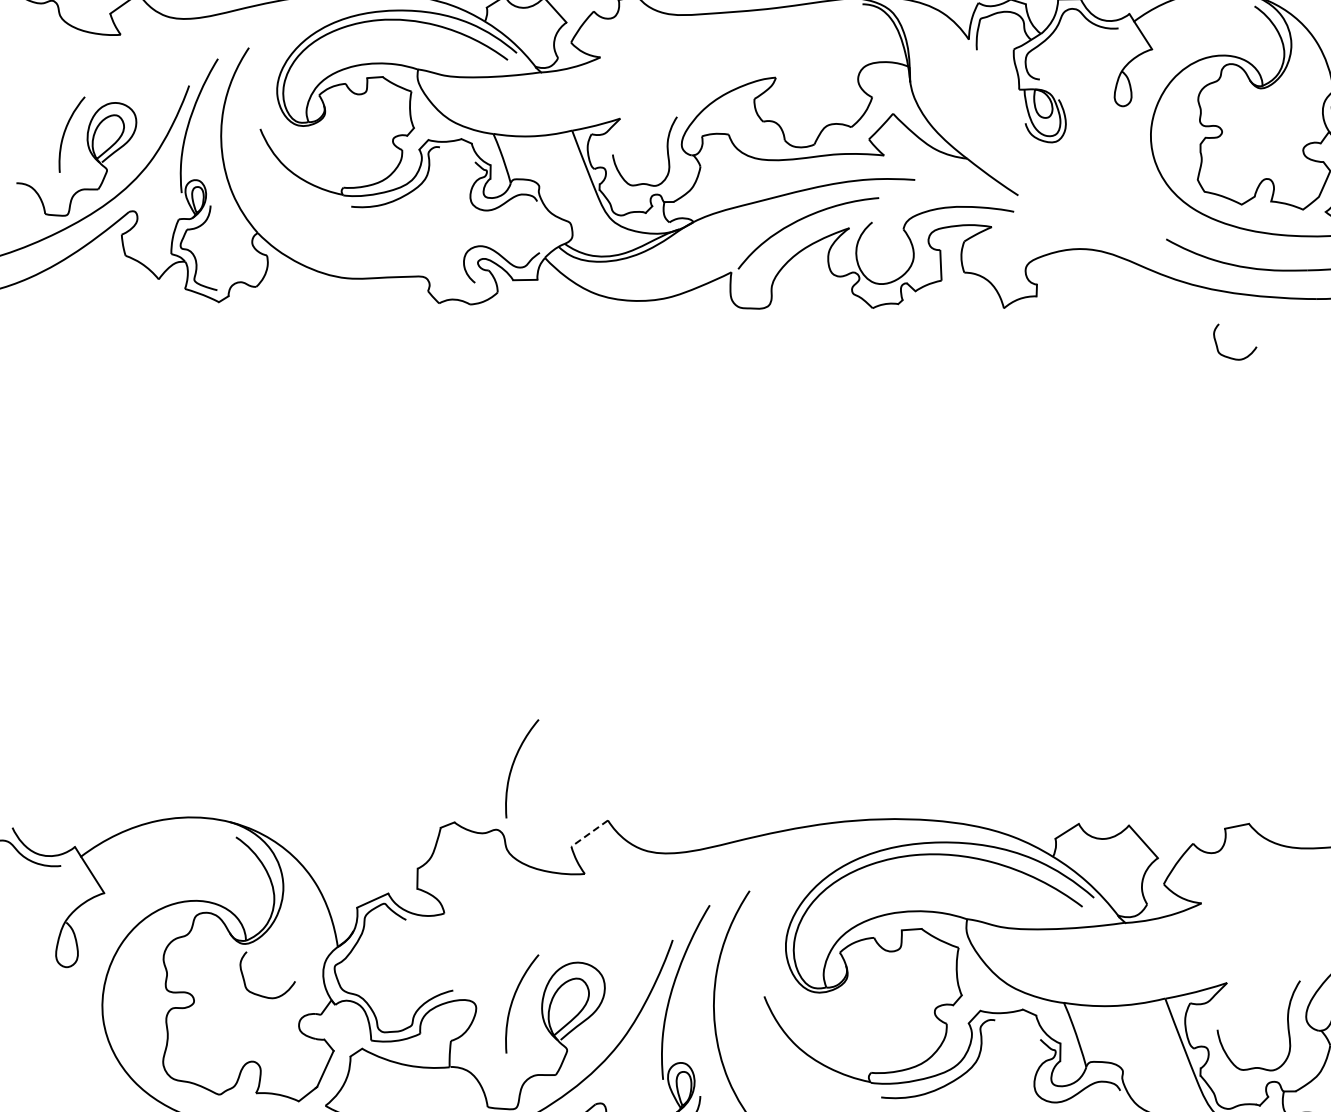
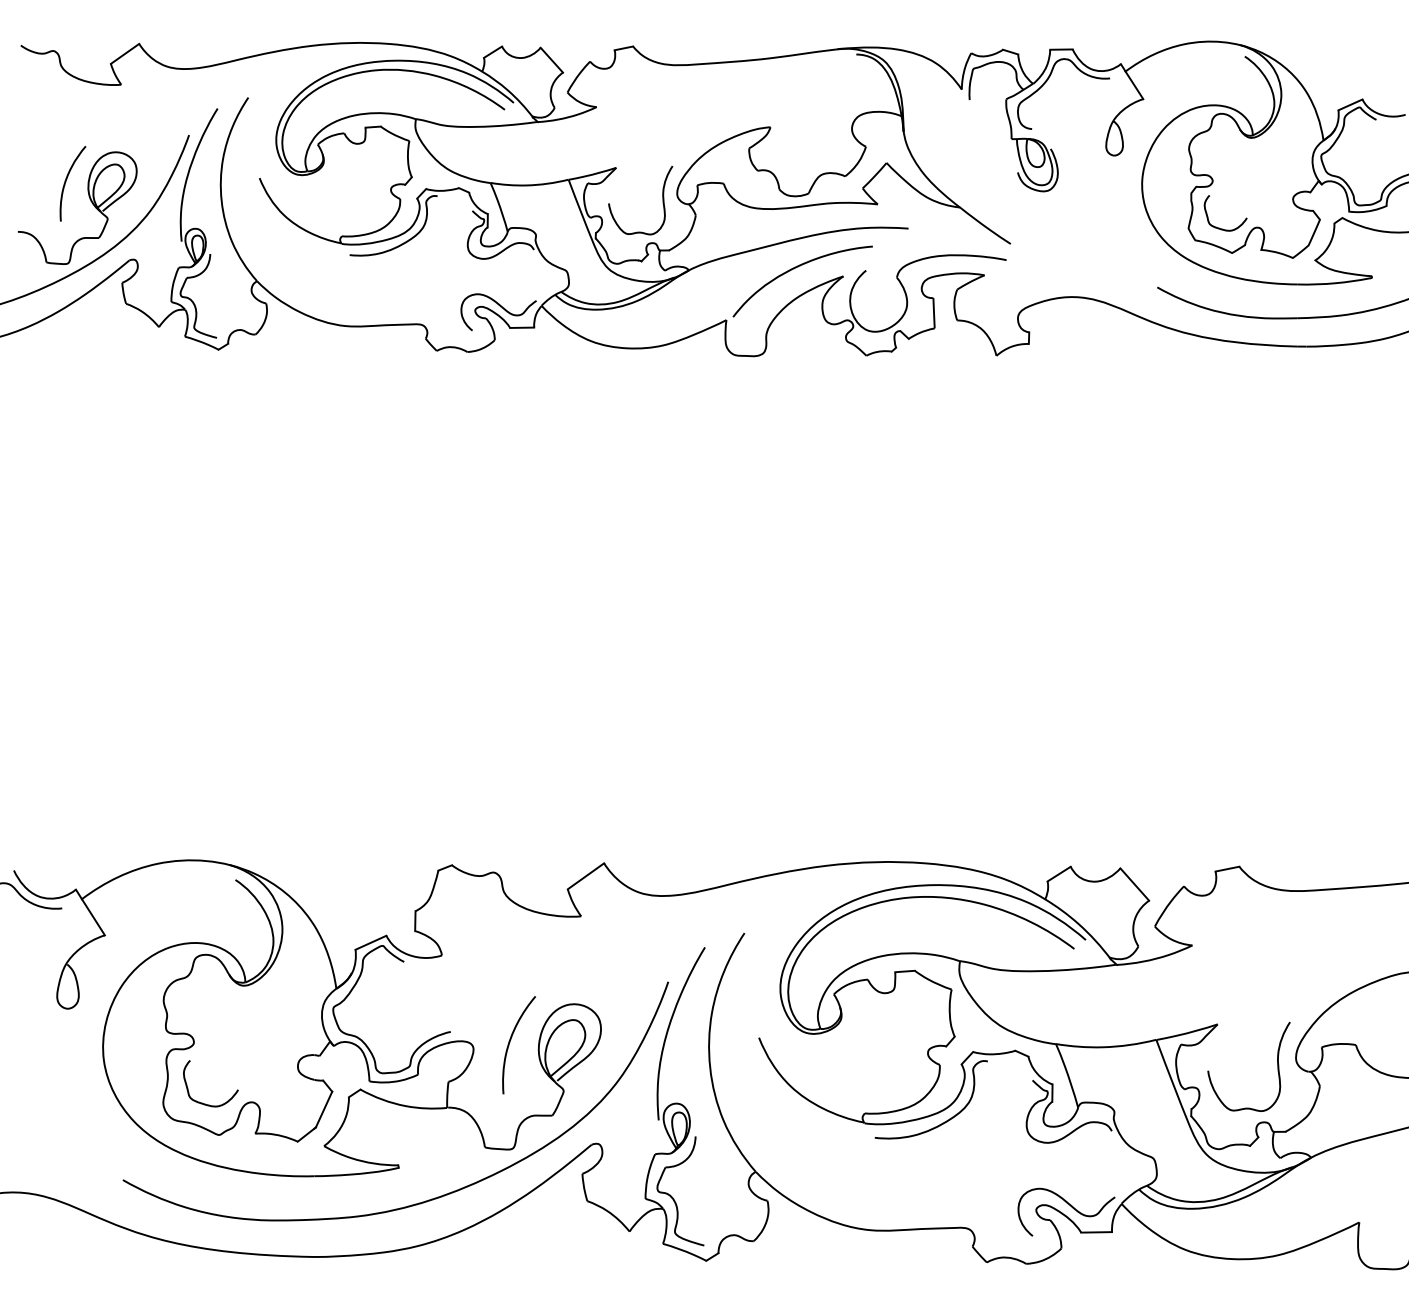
curve: (1228, 356) -> (1219, 227), moved
curve: (513, 766) -> (510, 809), removed
line: (589, 833) -> (585, 876), dashed -> solid
curve: (259, 994) -> (202, 1102), moved

